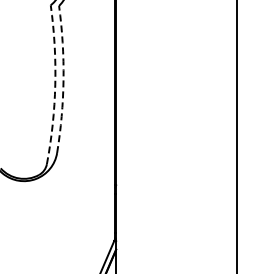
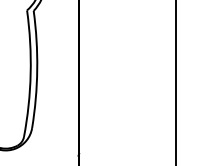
arc: (63, 79) -> (37, 69), dashed -> solid
arc: (55, 84) -> (30, 73), dashed -> solid

